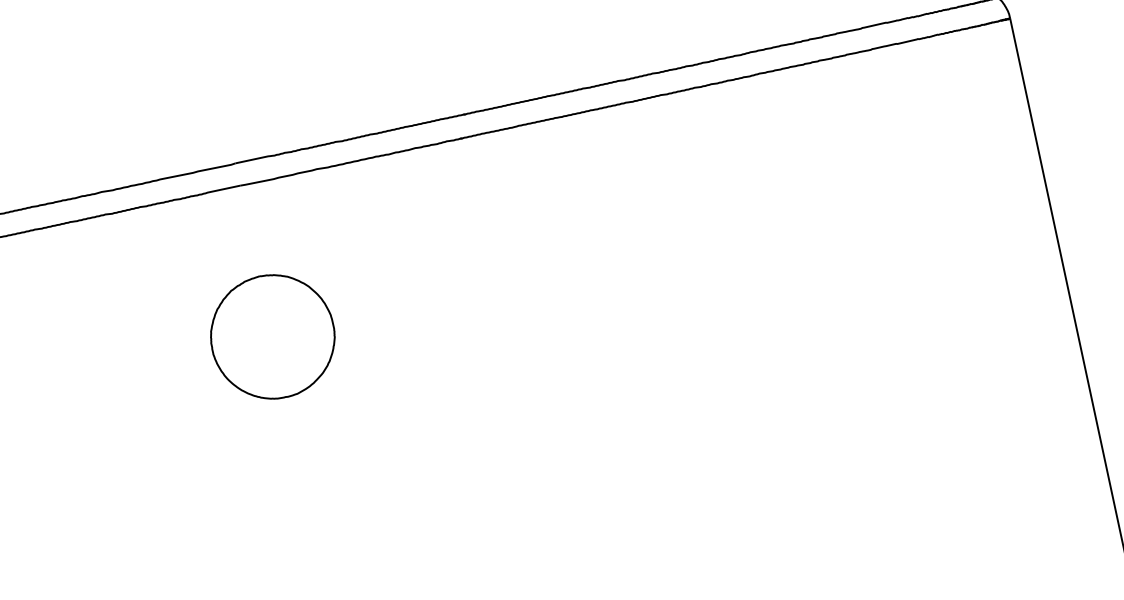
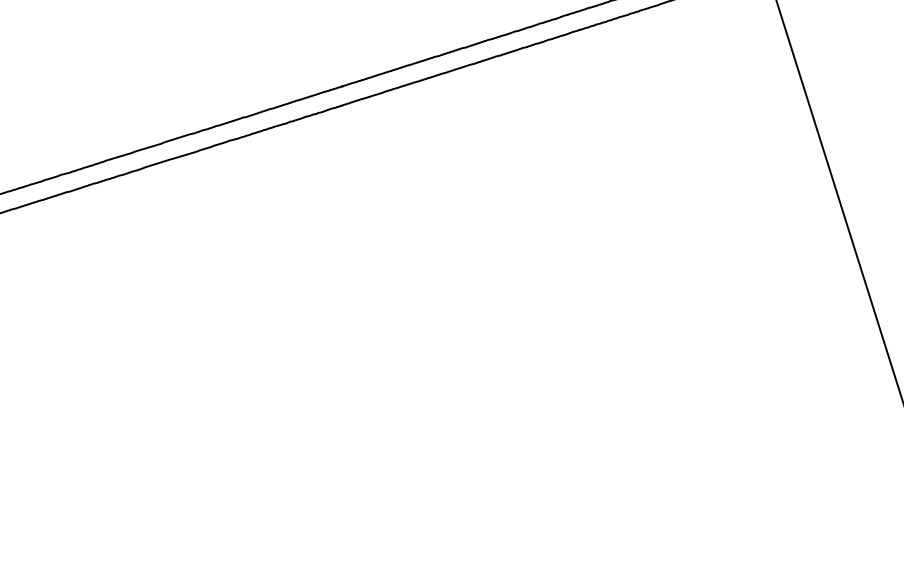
part: (273, 336) -> (207, 276), removed

